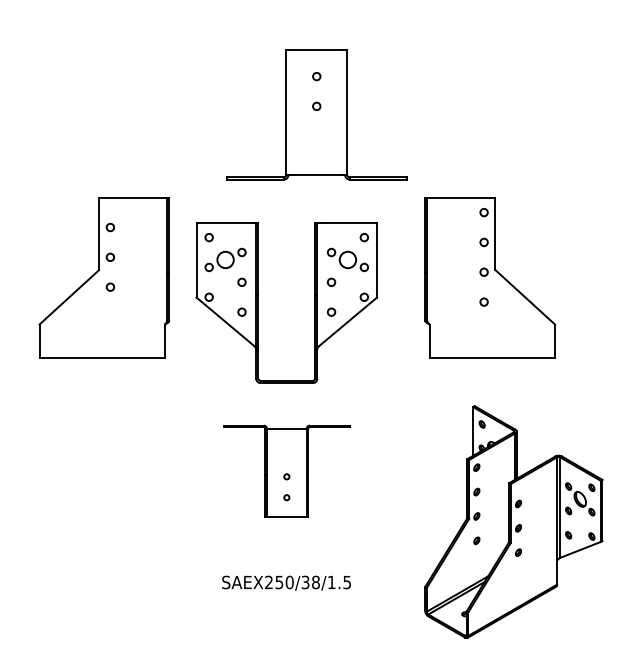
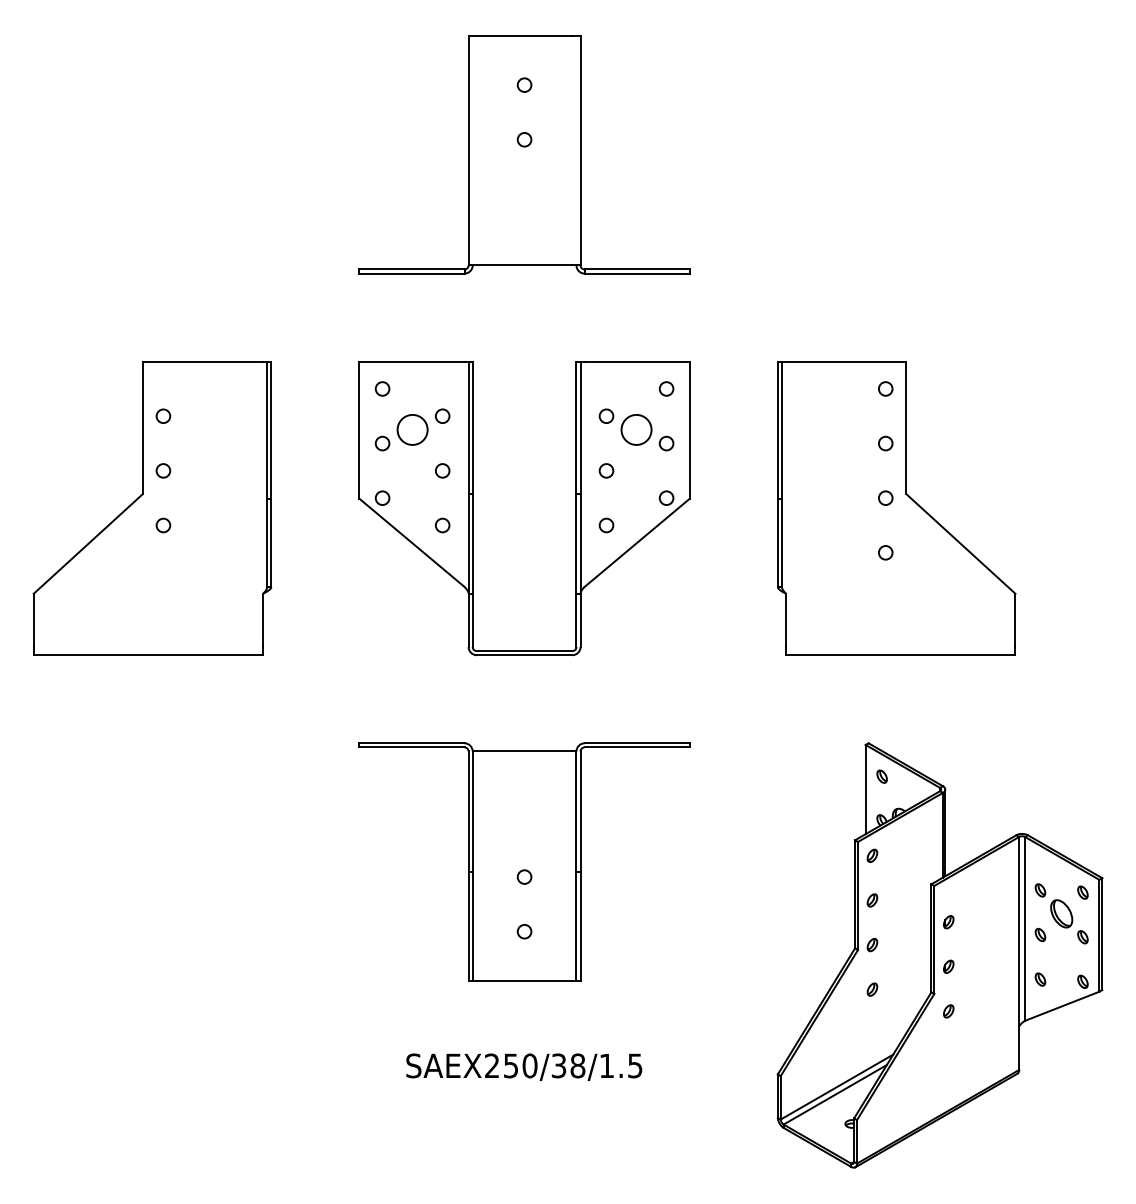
part: (316, 114) -> (524, 154), moved
part: (104, 277) -> (152, 507), moved
part: (258, 302) -> (472, 507), moved
part: (286, 470) -> (524, 860), size x1.43

